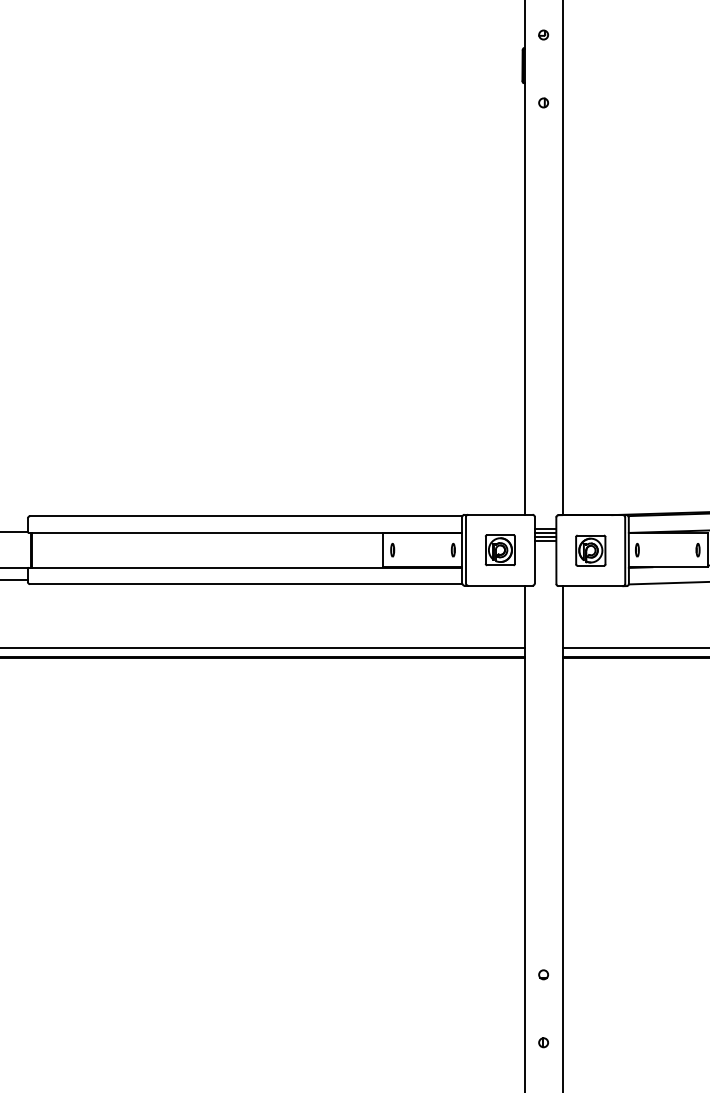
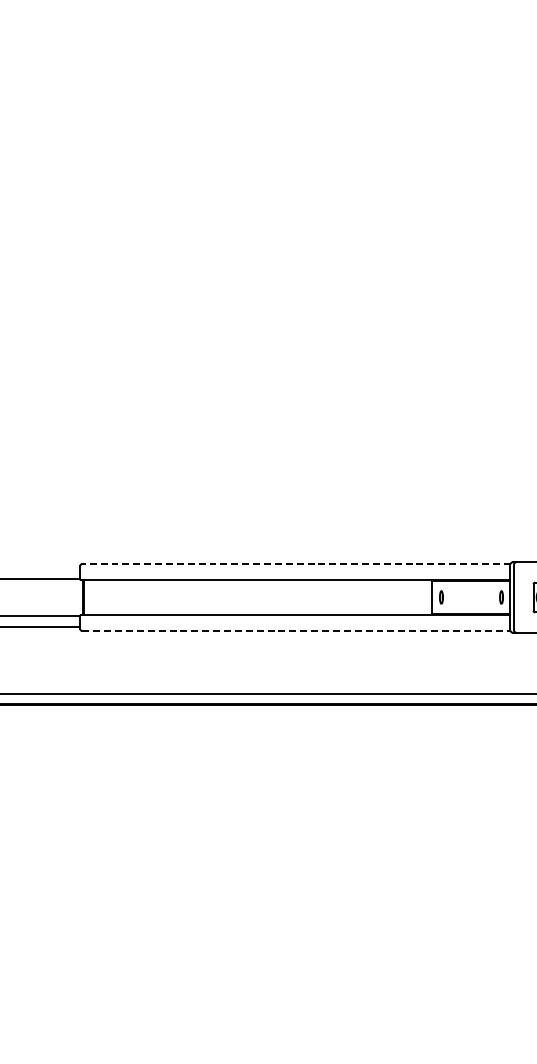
line: (245, 516) -> (295, 564), solid -> dashed
line: (246, 584) -> (296, 631), solid -> dashed

